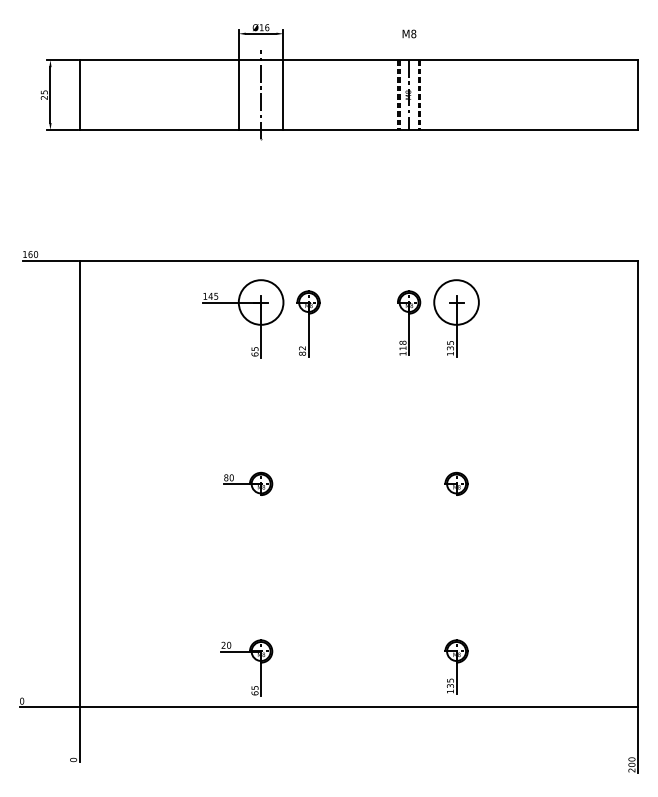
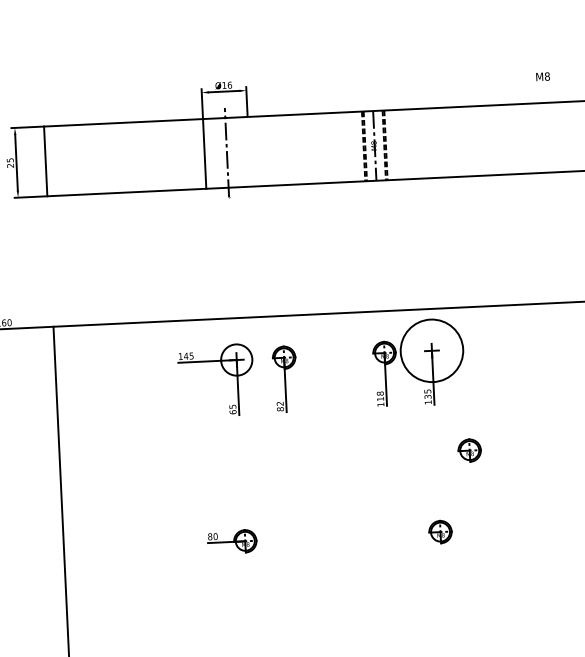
text: (409, 33) -> (543, 76), moved
line: (283, 95) -> (249, 152), removed
circle: (260, 302) -> (236, 360), size x0.7
circle: (456, 302) -> (431, 350), size x1.4
part: (489, 403) -> (469, 450), added

